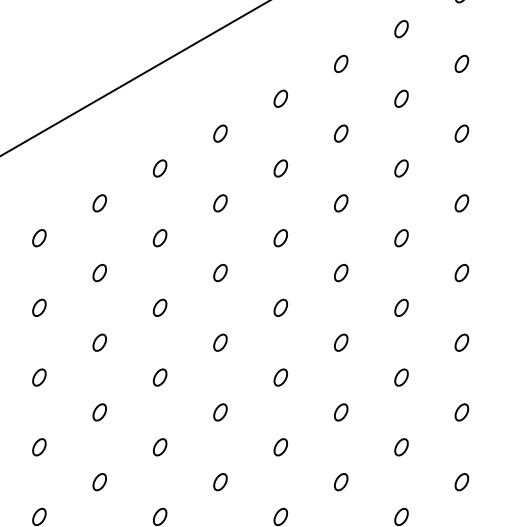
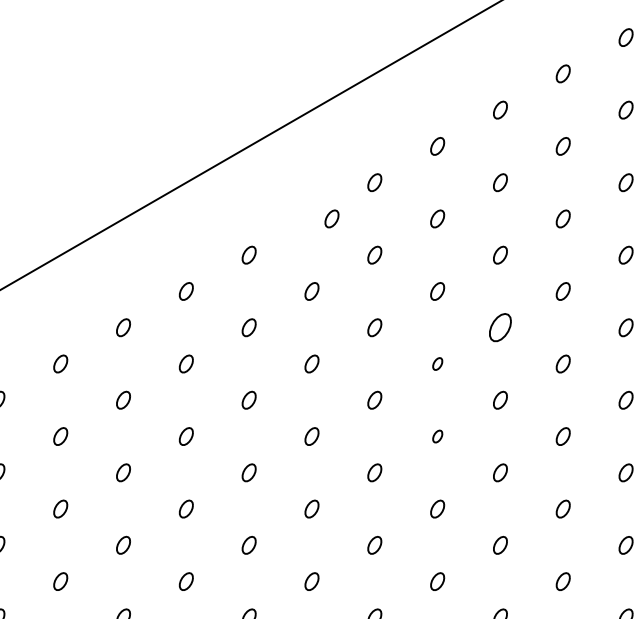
part: (159, 168) -> (331, 218), moved
part: (341, 272) -> (500, 327), size x1.6
part: (280, 307) -> (437, 363), size x0.7
part: (280, 377) -> (437, 436), size x0.7

